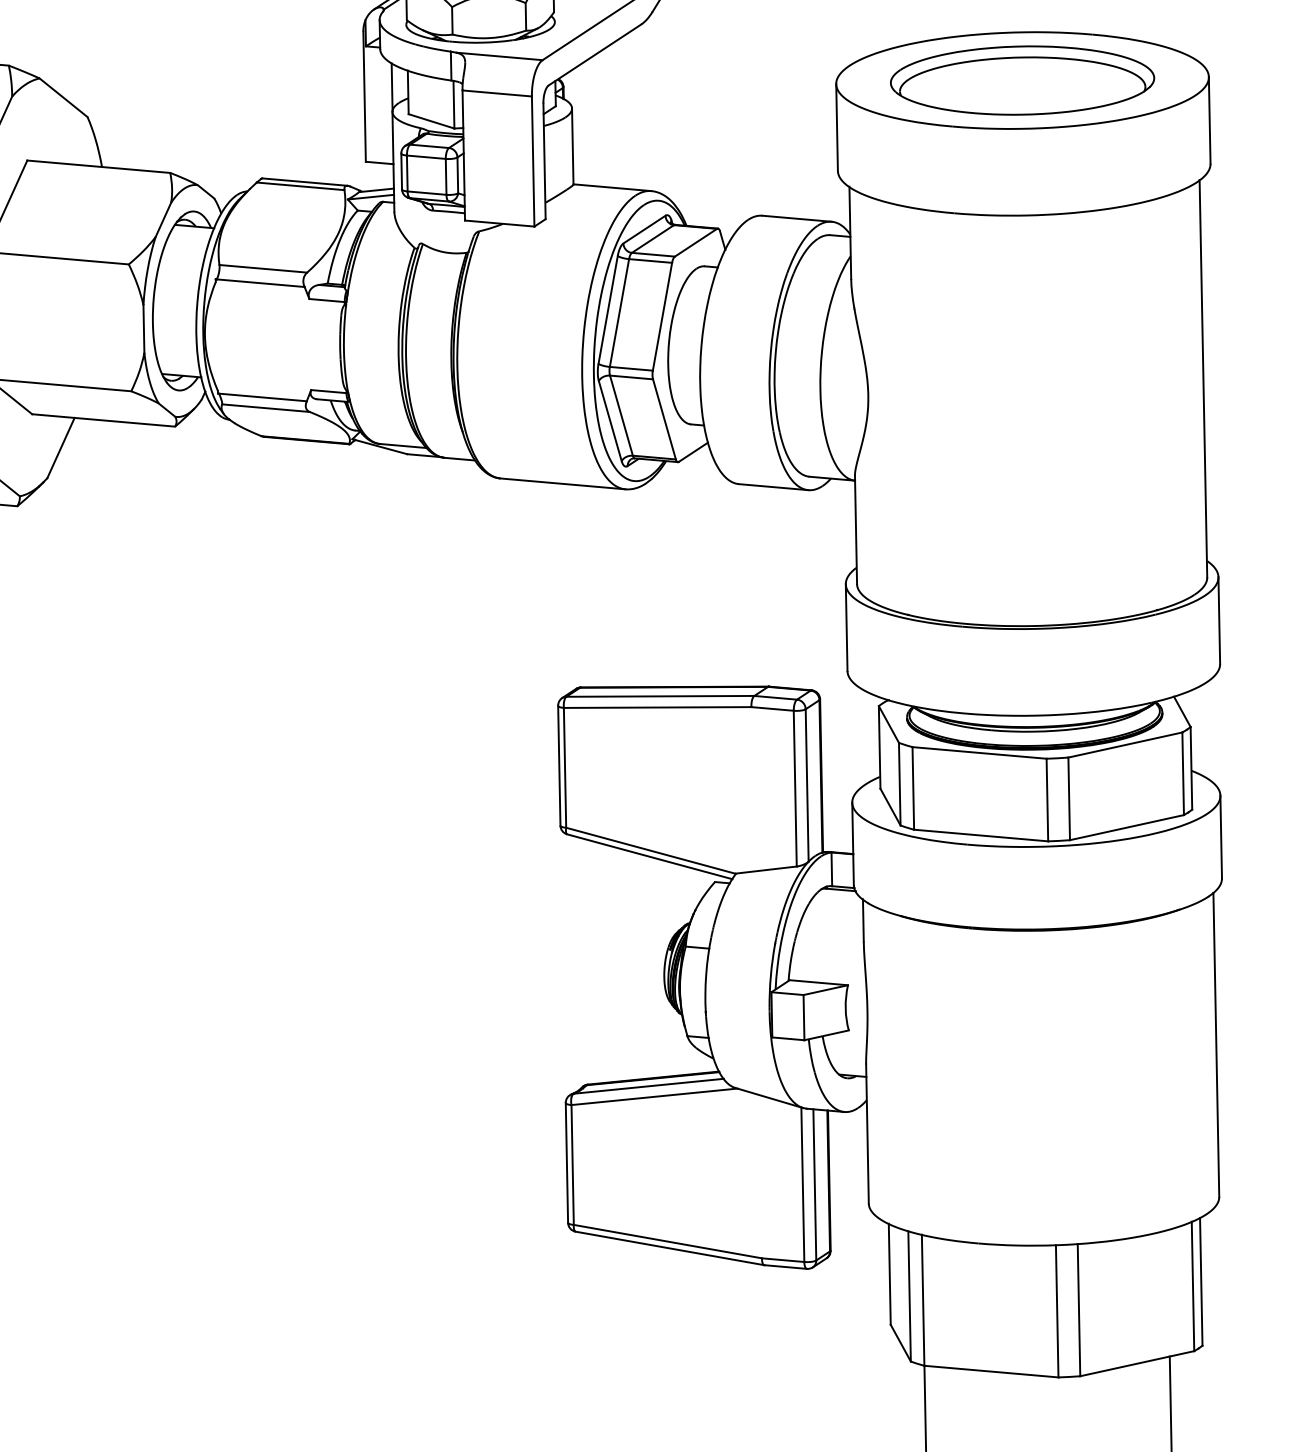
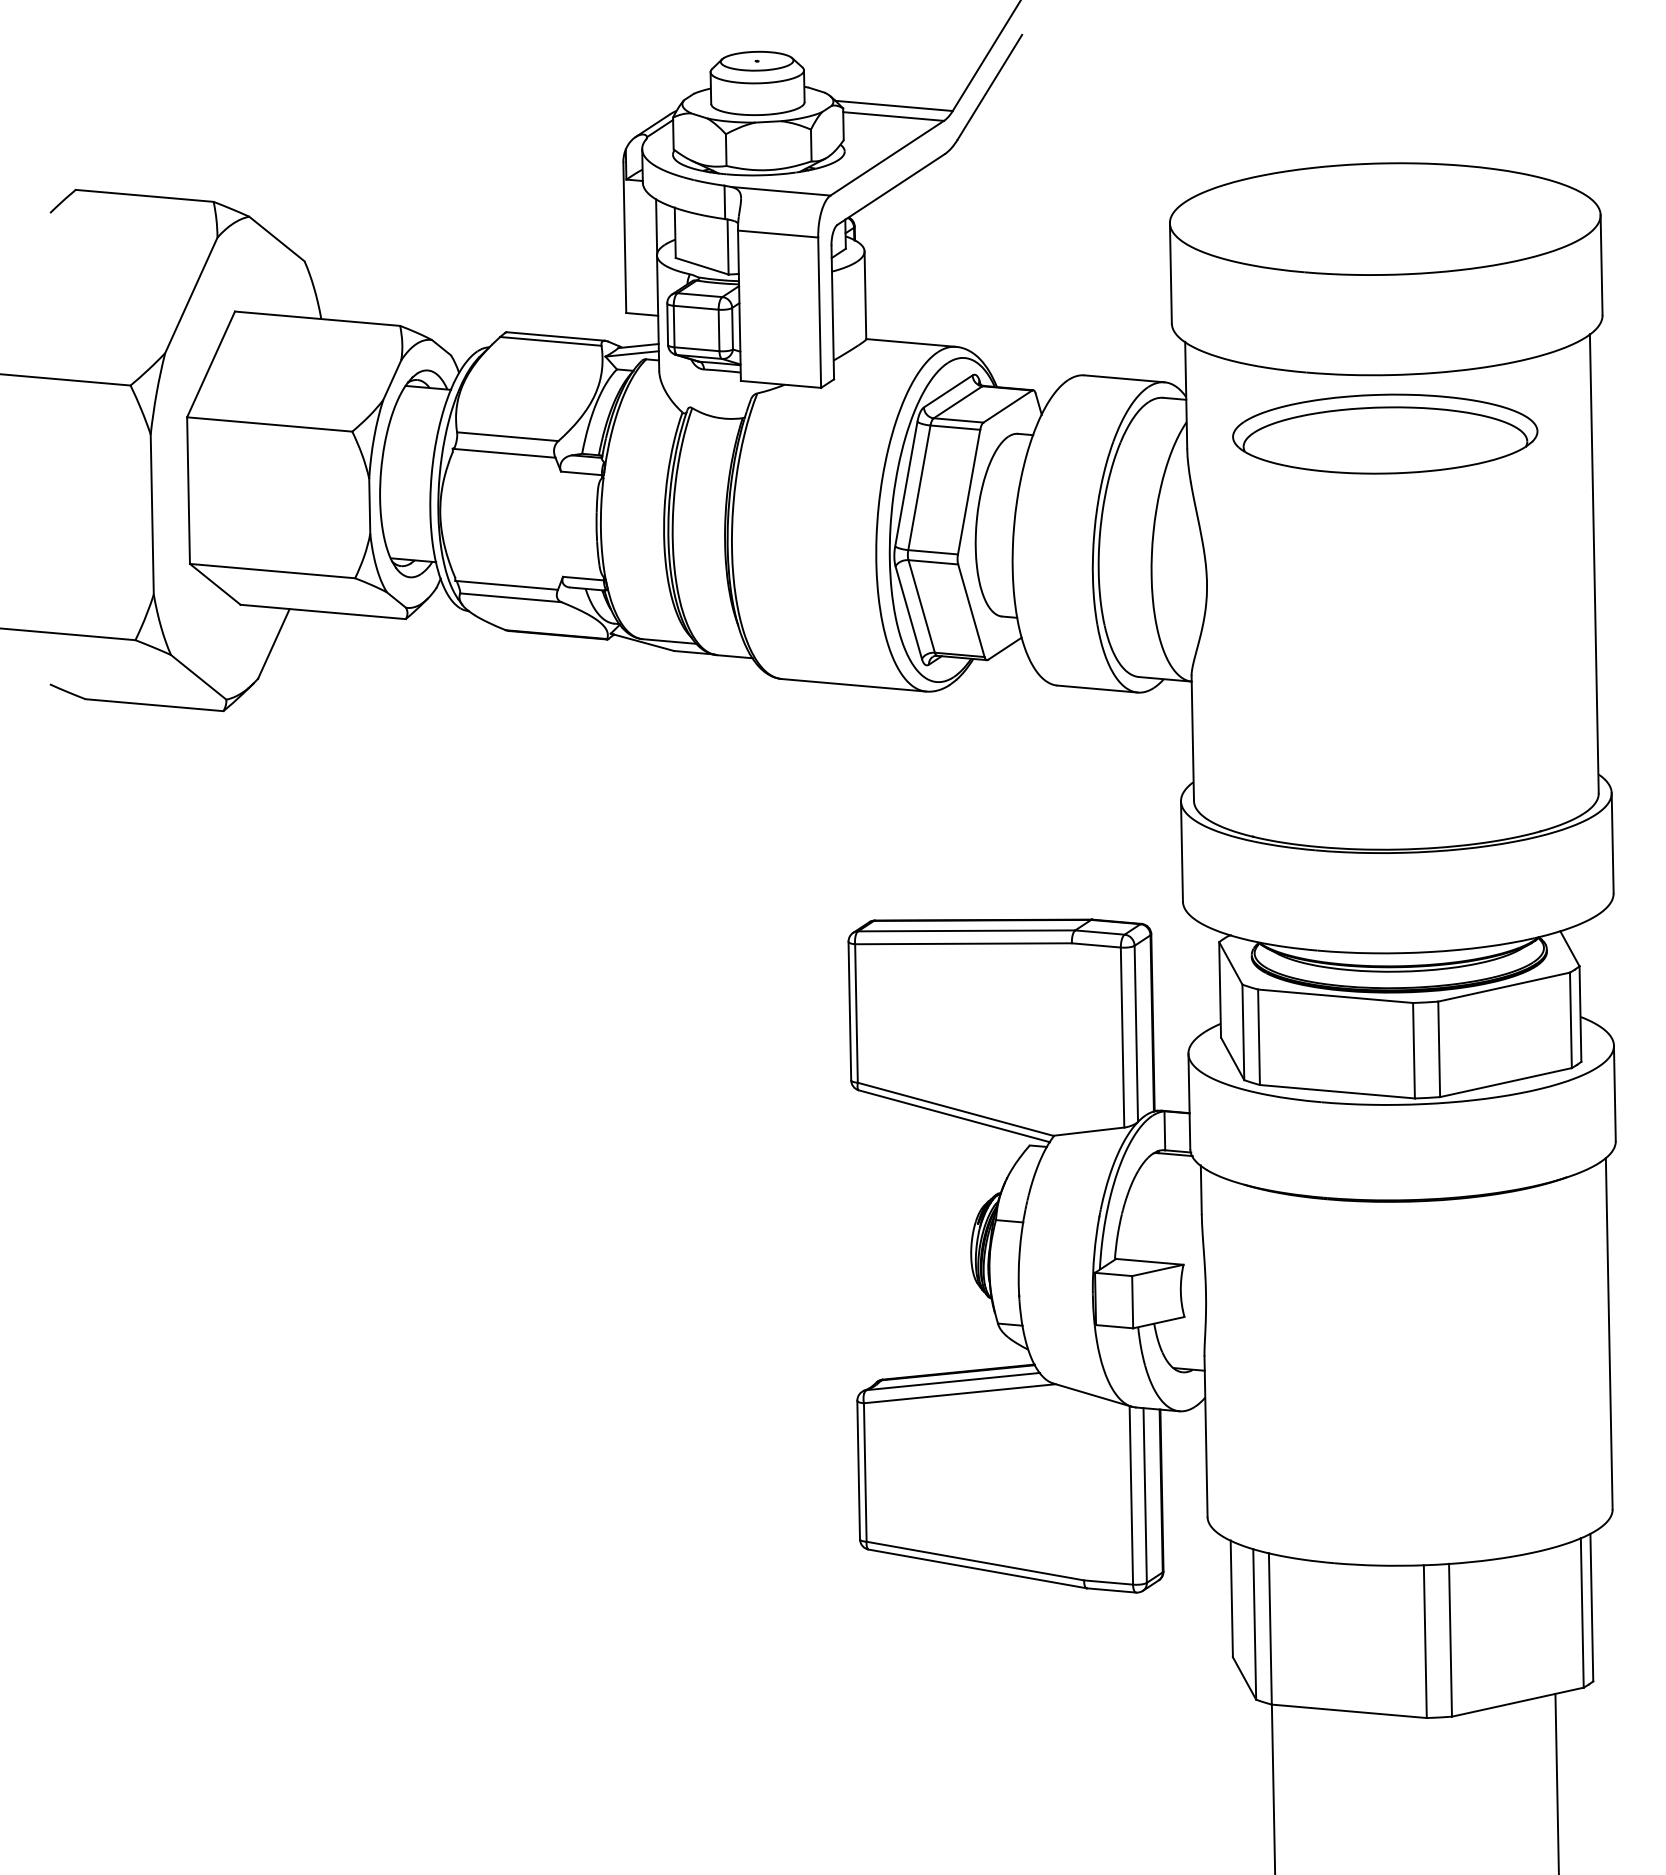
part: (1022, 80) -> (1385, 433), moved

